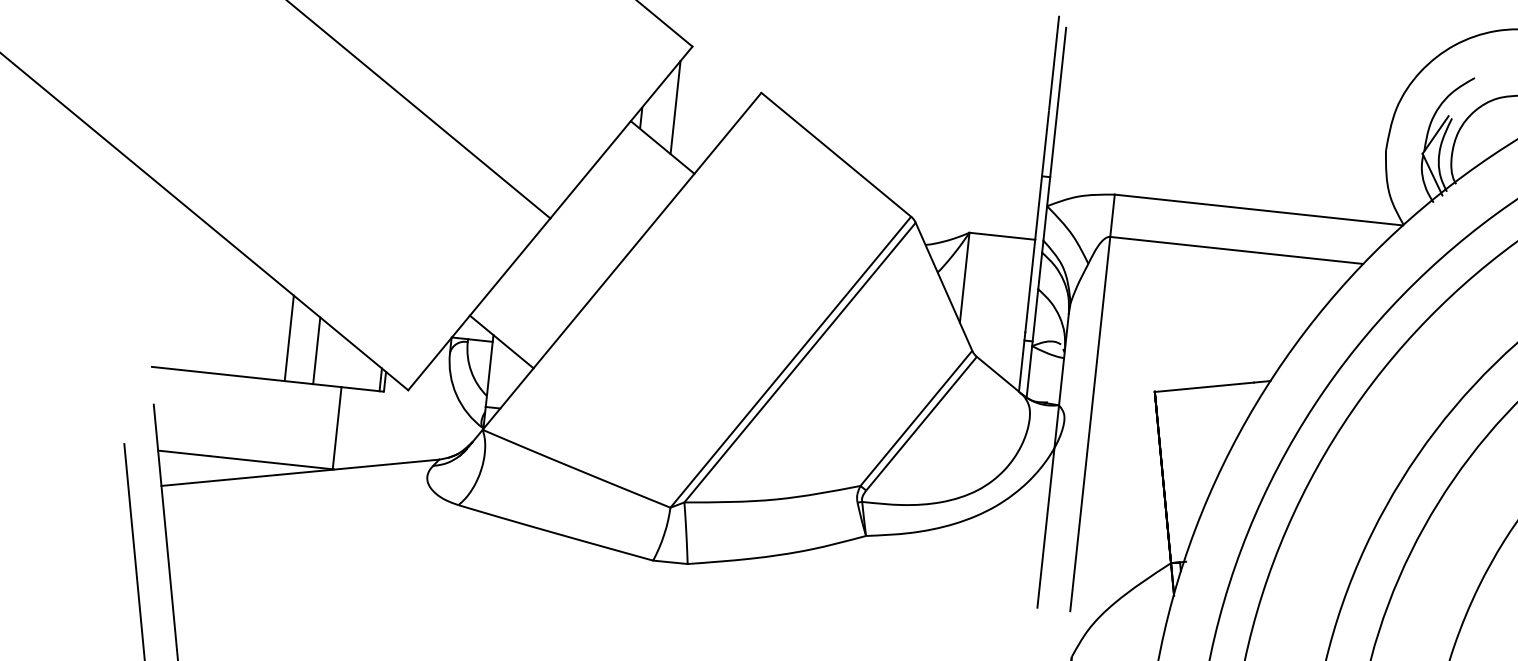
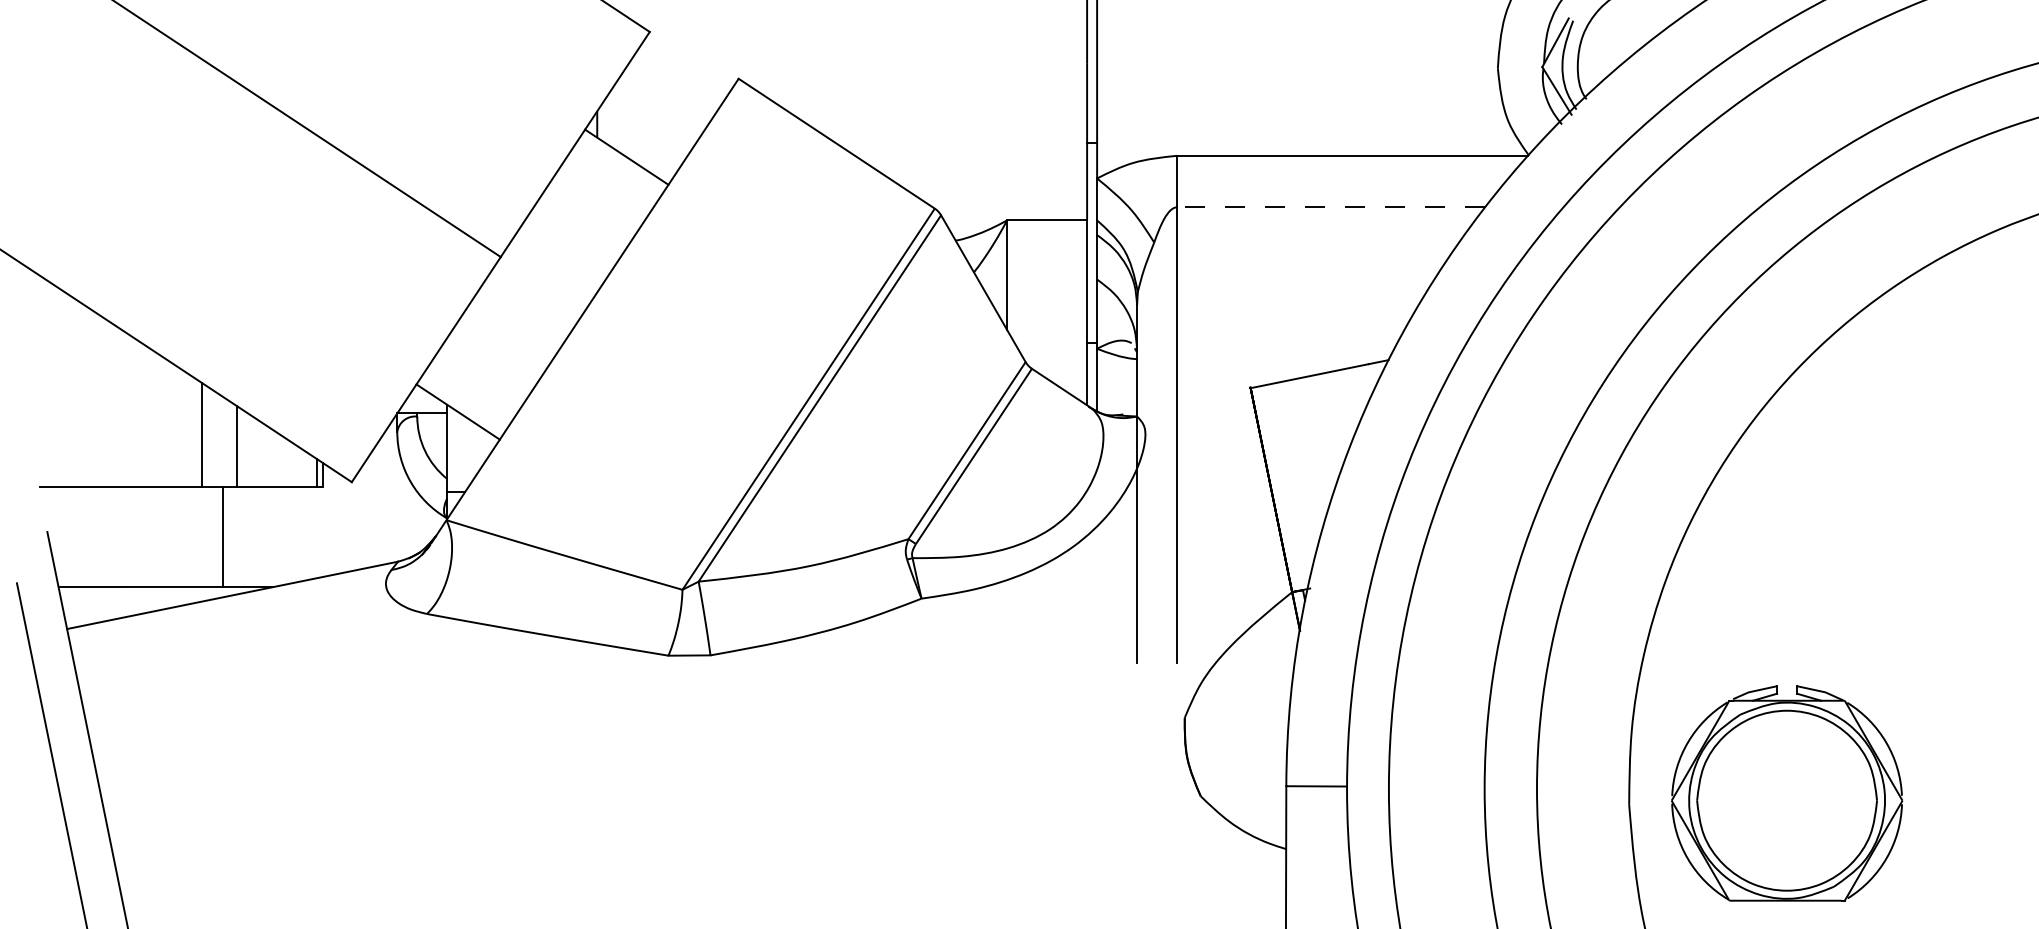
line: (675, 107) -> (637, 107), removed
line: (1237, 250) -> (1331, 207), solid -> dashed
line: (337, 428) -> (223, 537), moved

